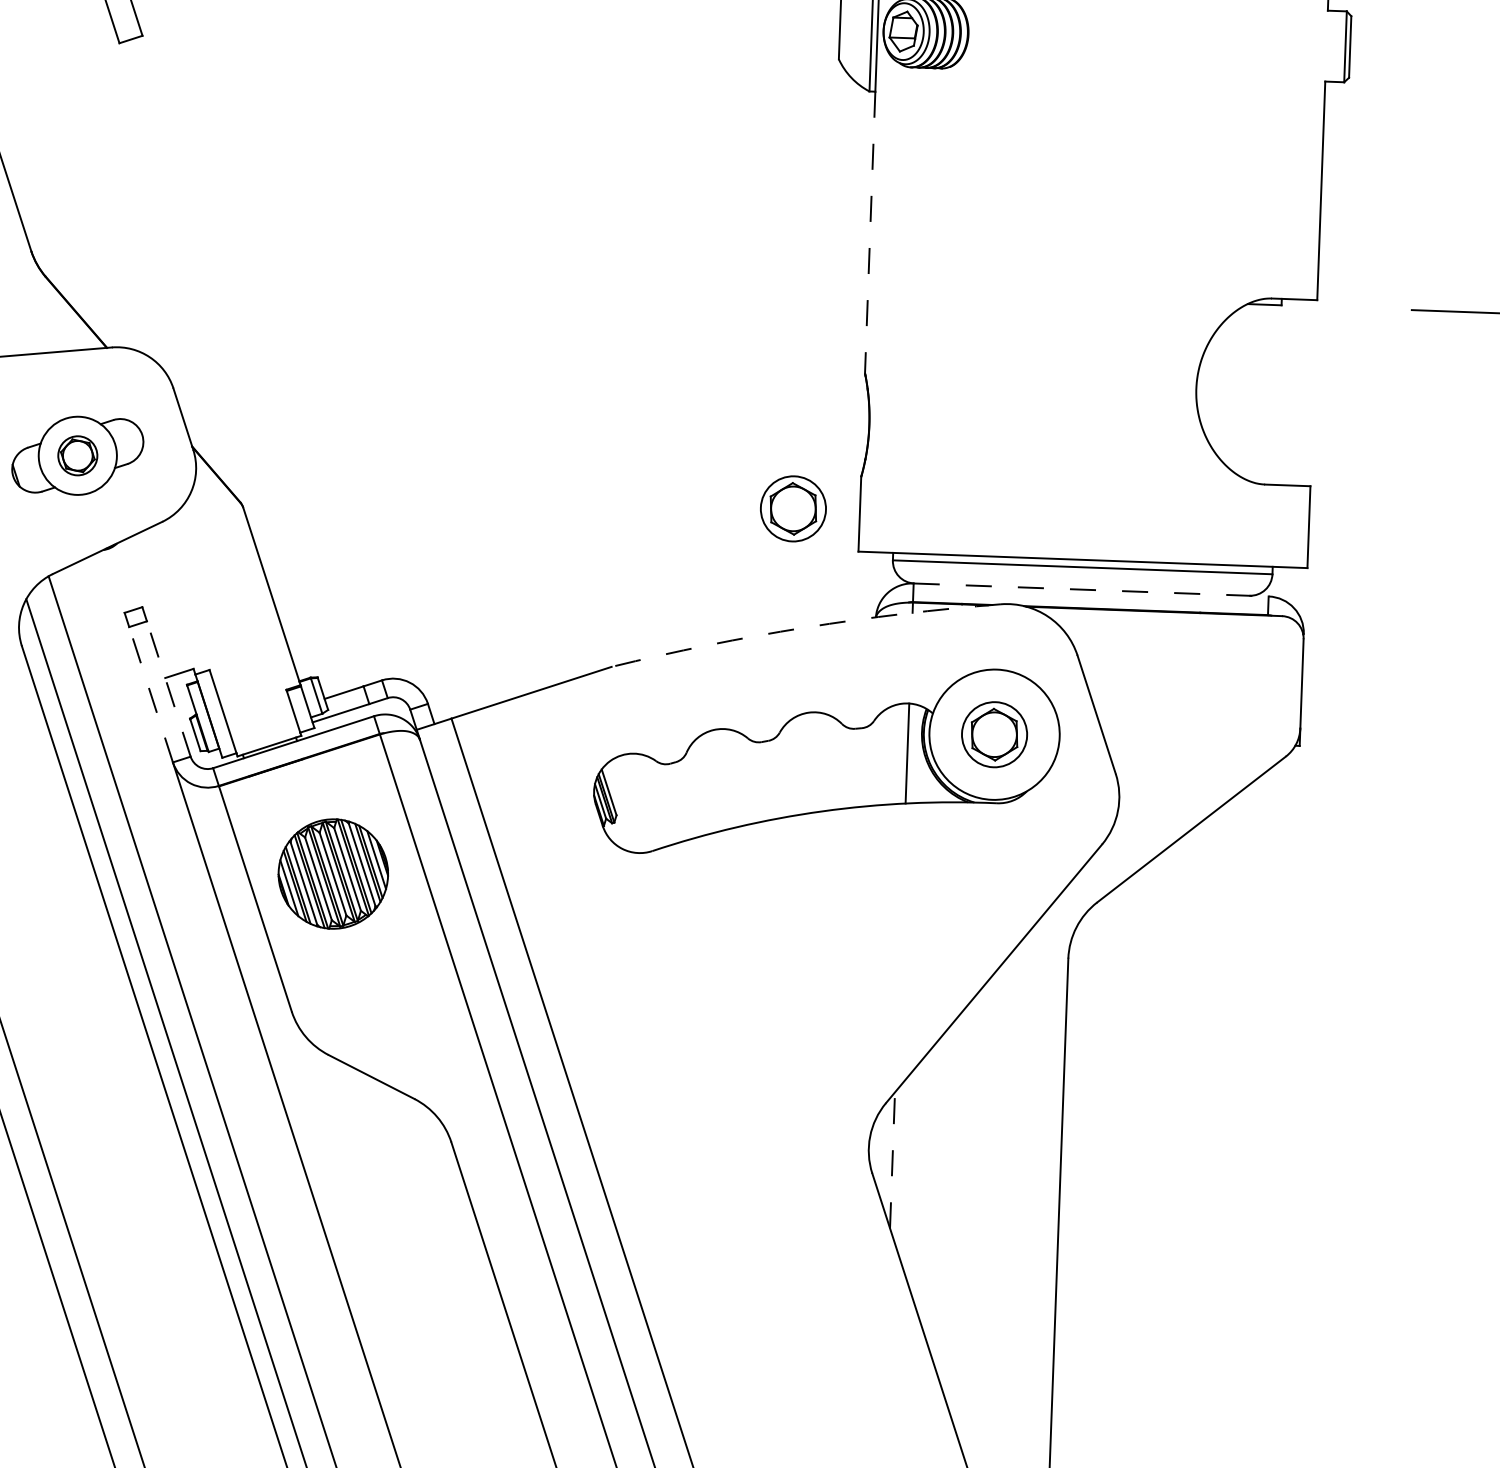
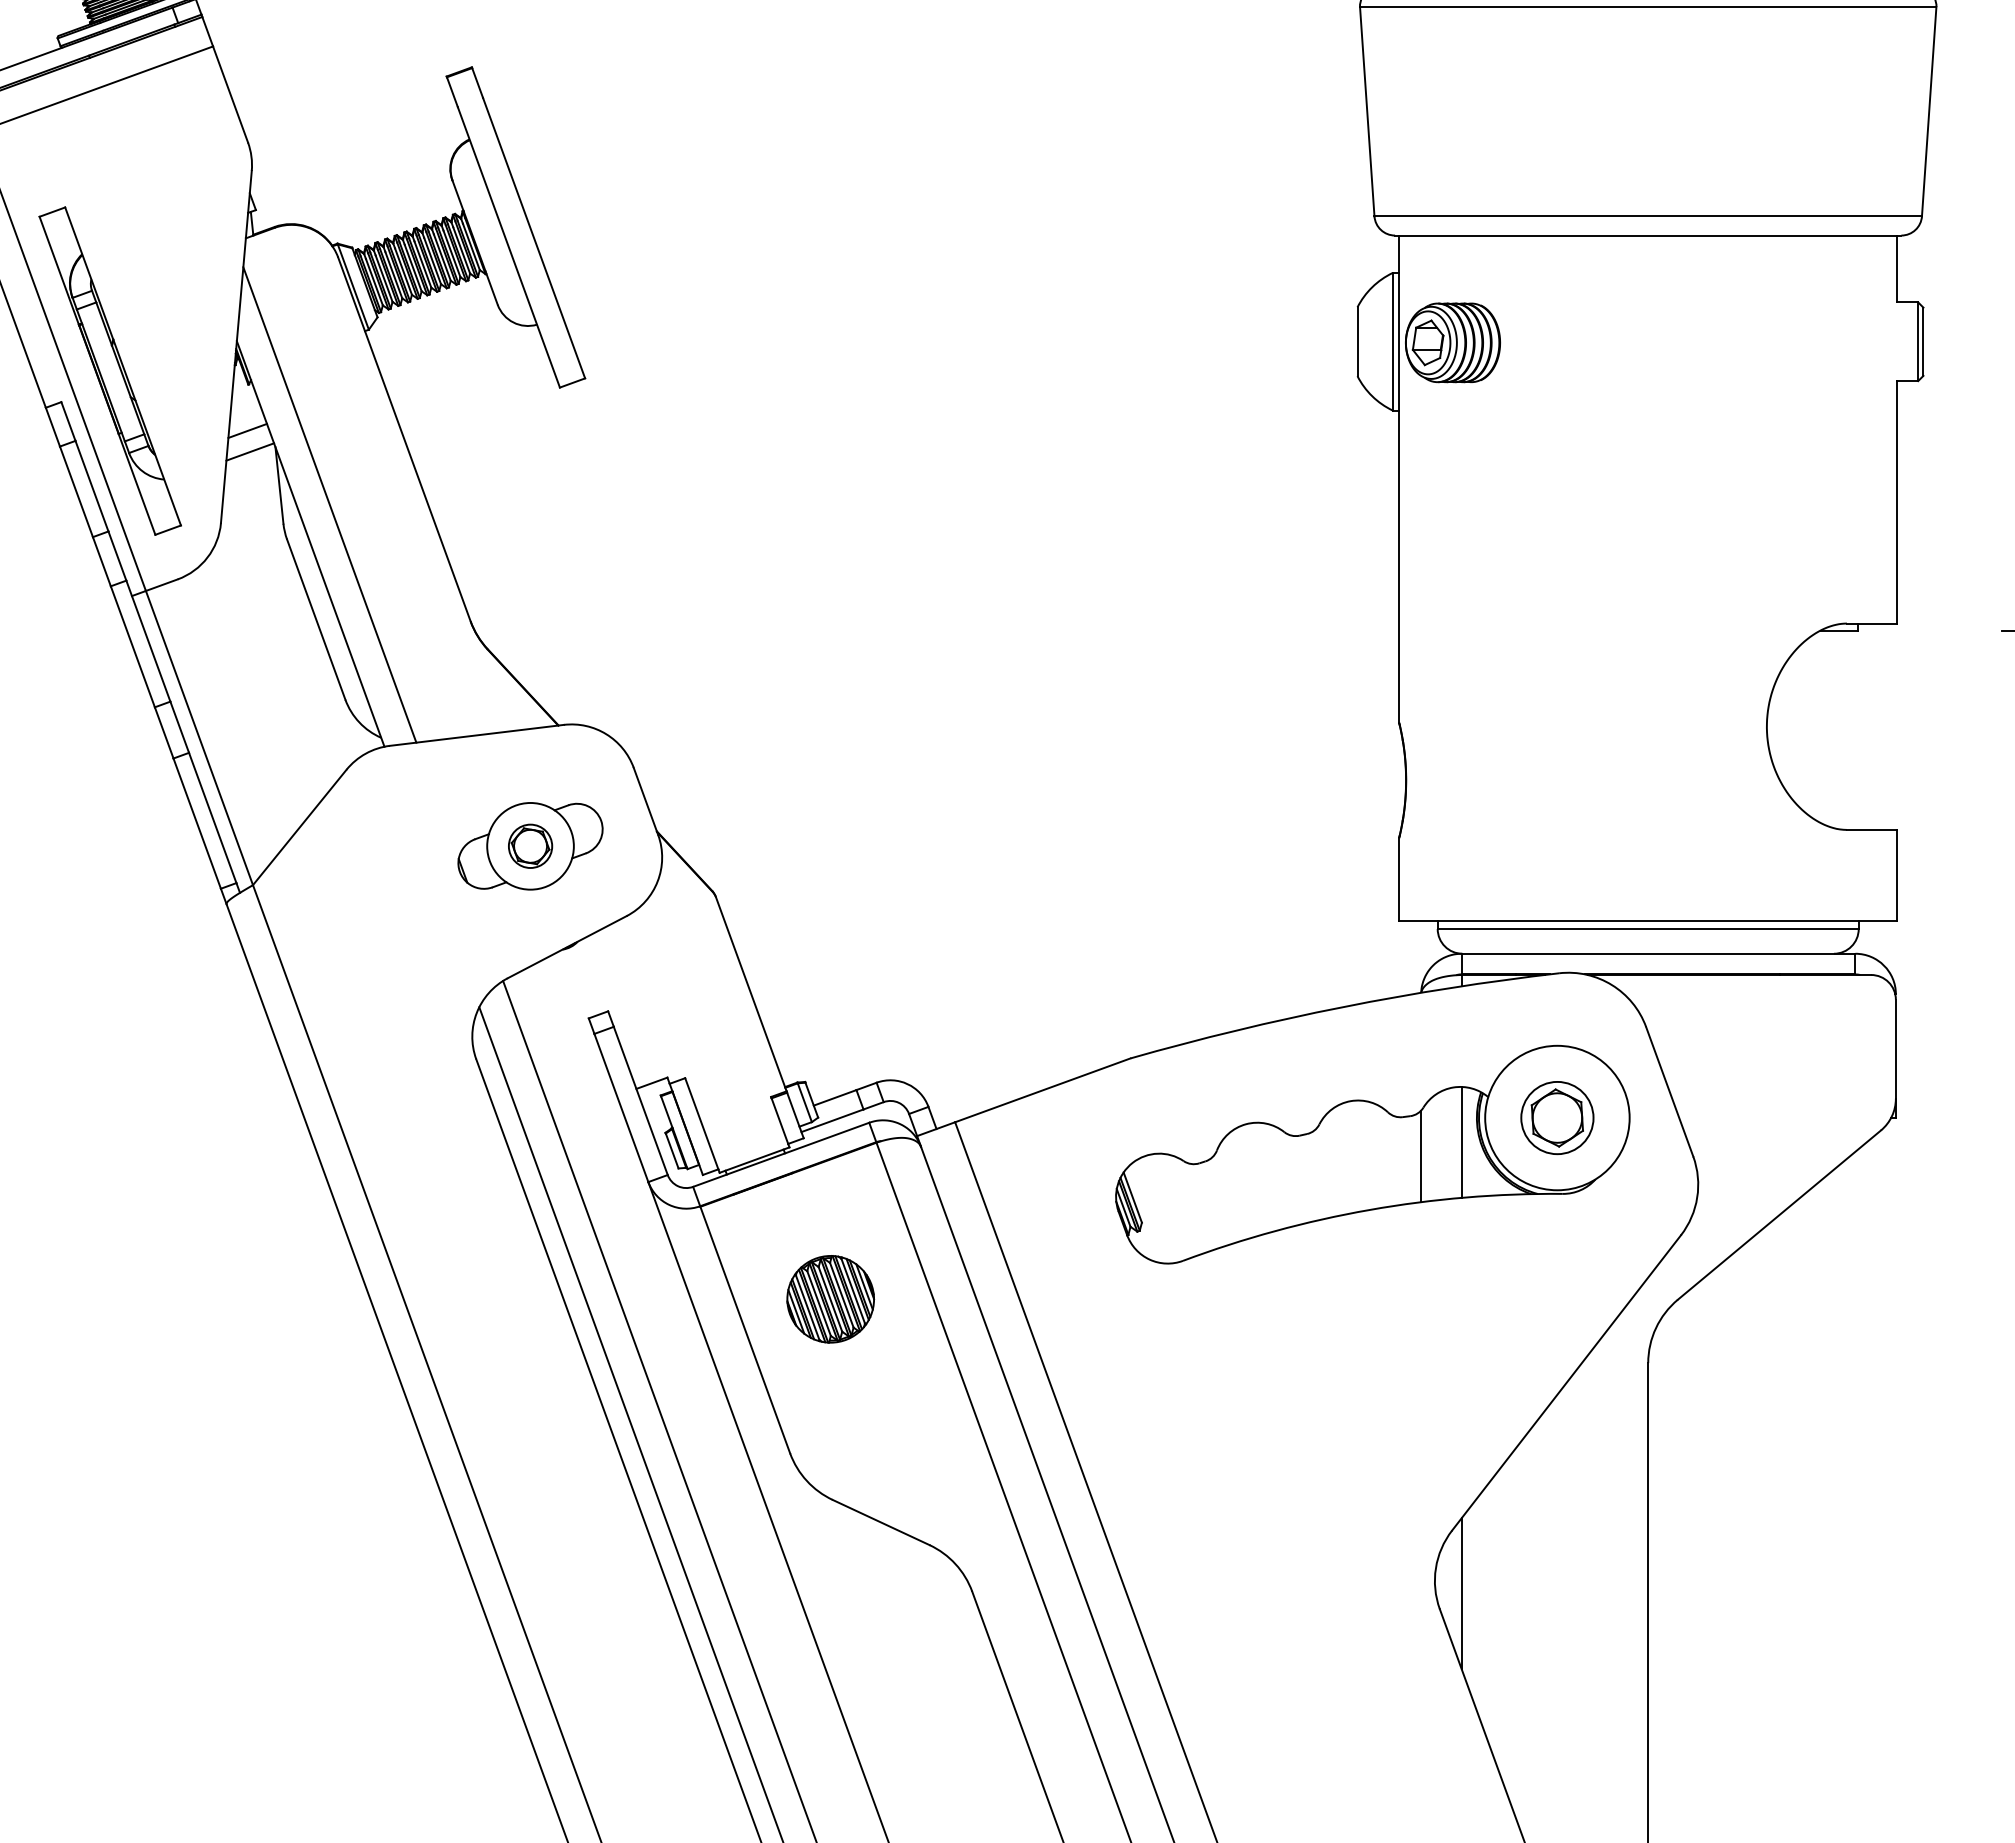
line: (870, 233) -> (1399, 567), dashed -> solid
part: (793, 509) -> (1325, 876), removed
line: (1091, 589) -> (1658, 953), dashed -> solid
arc: (805, 628) -> (1343, 1007), dashed -> solid
line: (168, 688) -> (640, 1100), dashed -> solid
line: (151, 695) -> (621, 1108), dashed -> solid
line: (870, 764) -> (1421, 1156), added
part: (333, 874) -> (830, 1299), size x0.71
line: (892, 1160) -> (1461, 1593), dashed -> solid

